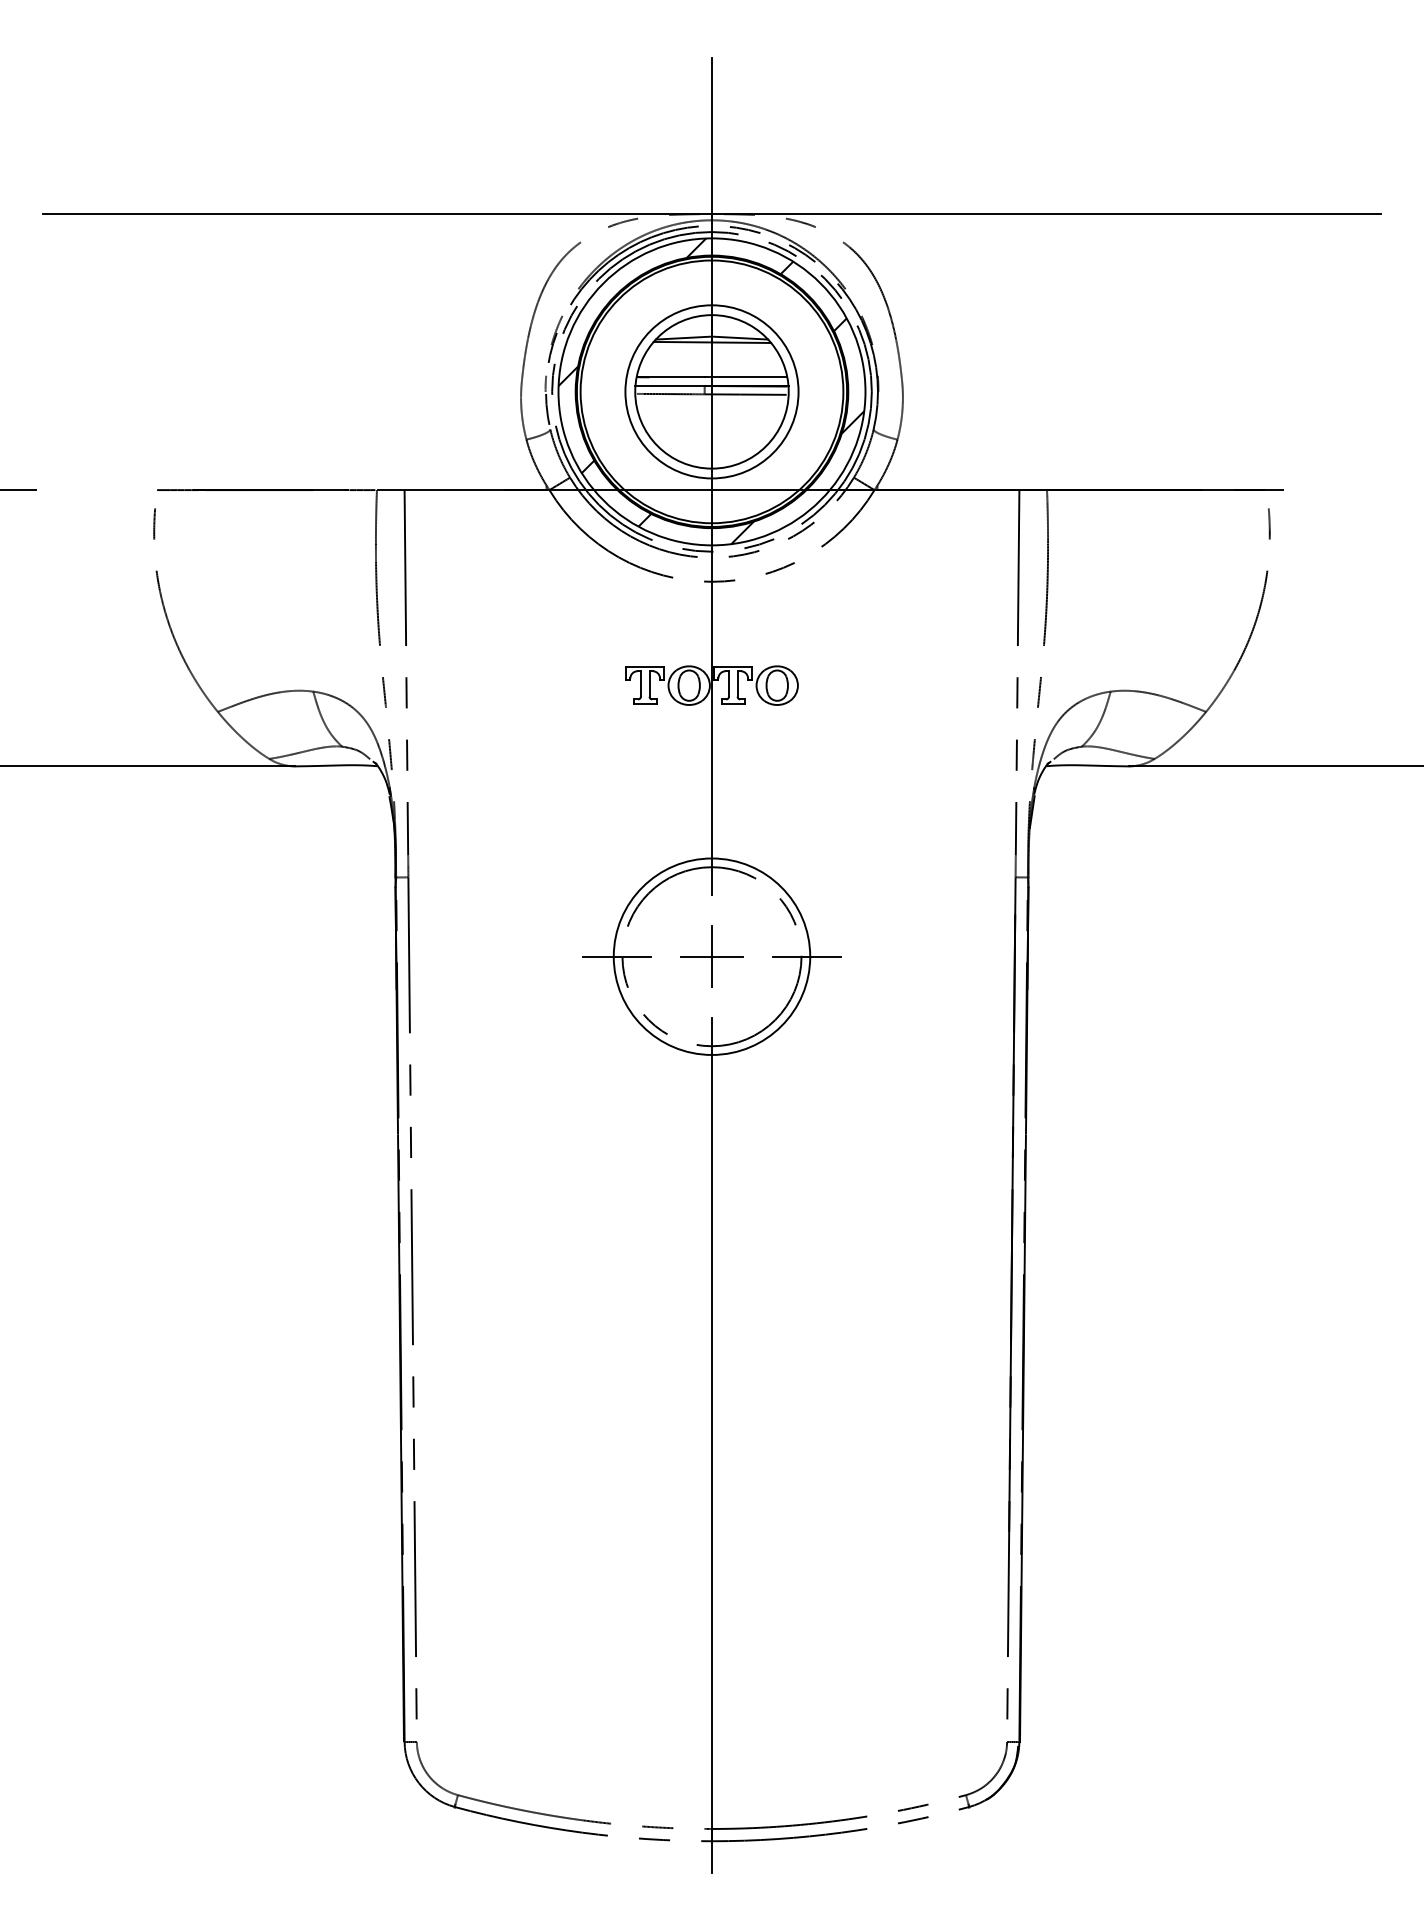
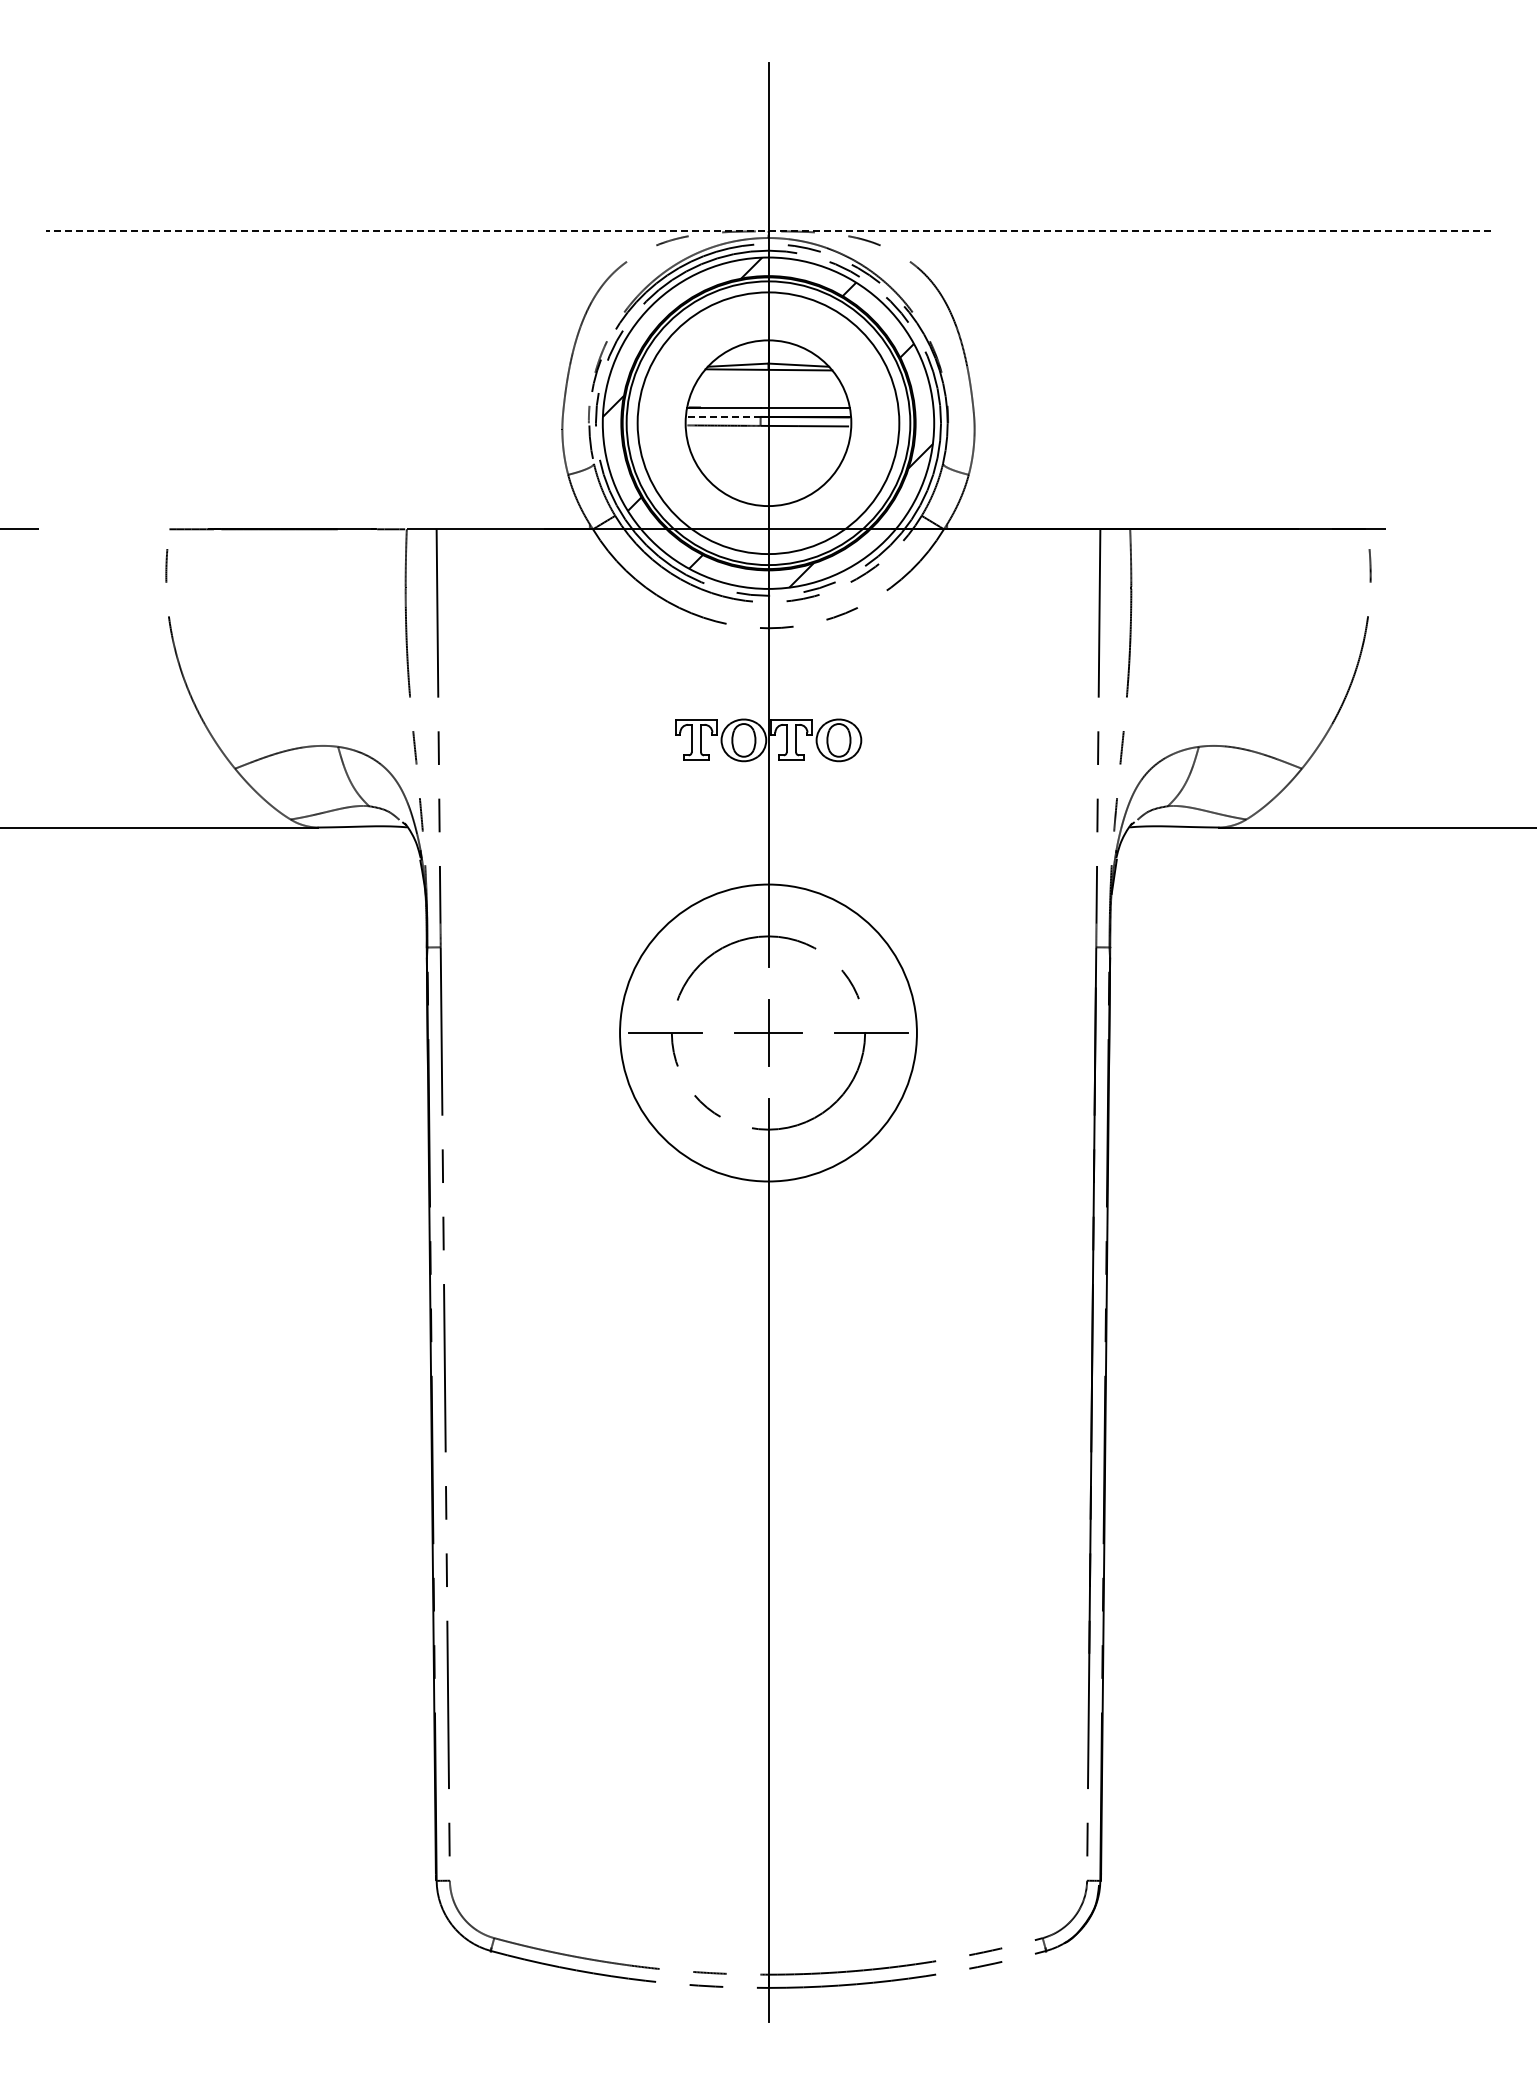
line: (712, 214) -> (768, 231), solid -> dashed
line: (669, 385) -> (722, 416), solid -> dashed
circle: (712, 391) -> (768, 422), size x1.4
circle: (712, 956) -> (768, 1032), size x1.4

